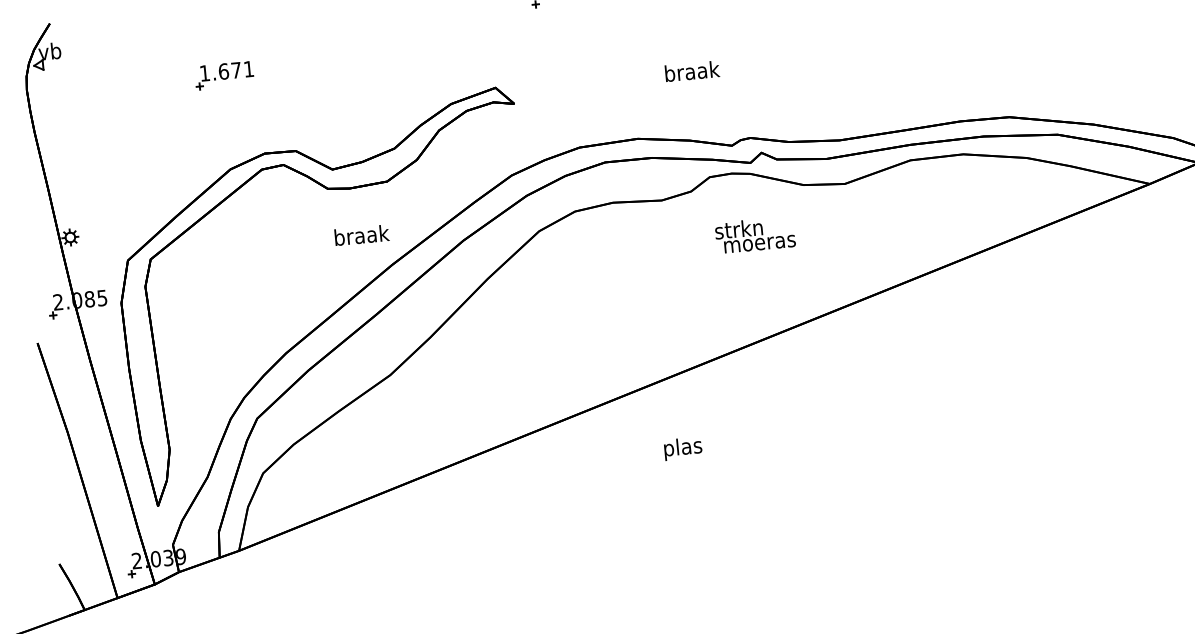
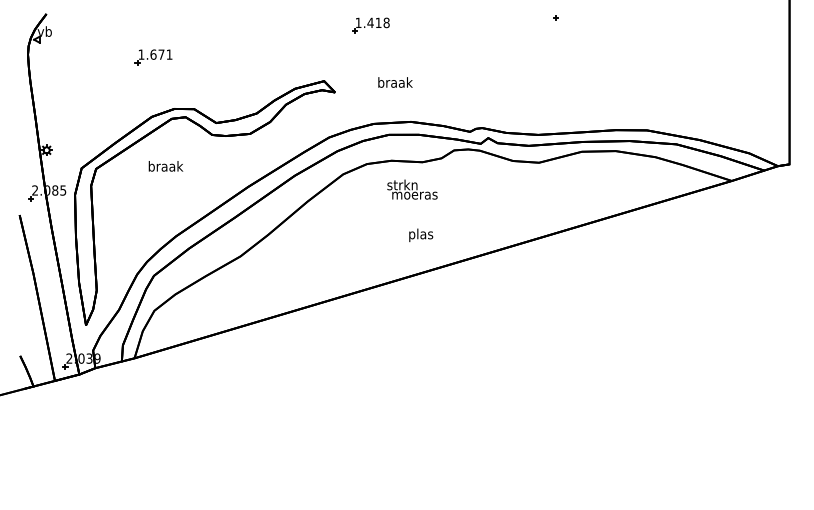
text: (692, 71) -> (395, 82), moved
text: (755, 234) -> (412, 189), moved
text: (361, 235) -> (165, 166), moved
text: (683, 447) -> (421, 234), moved

